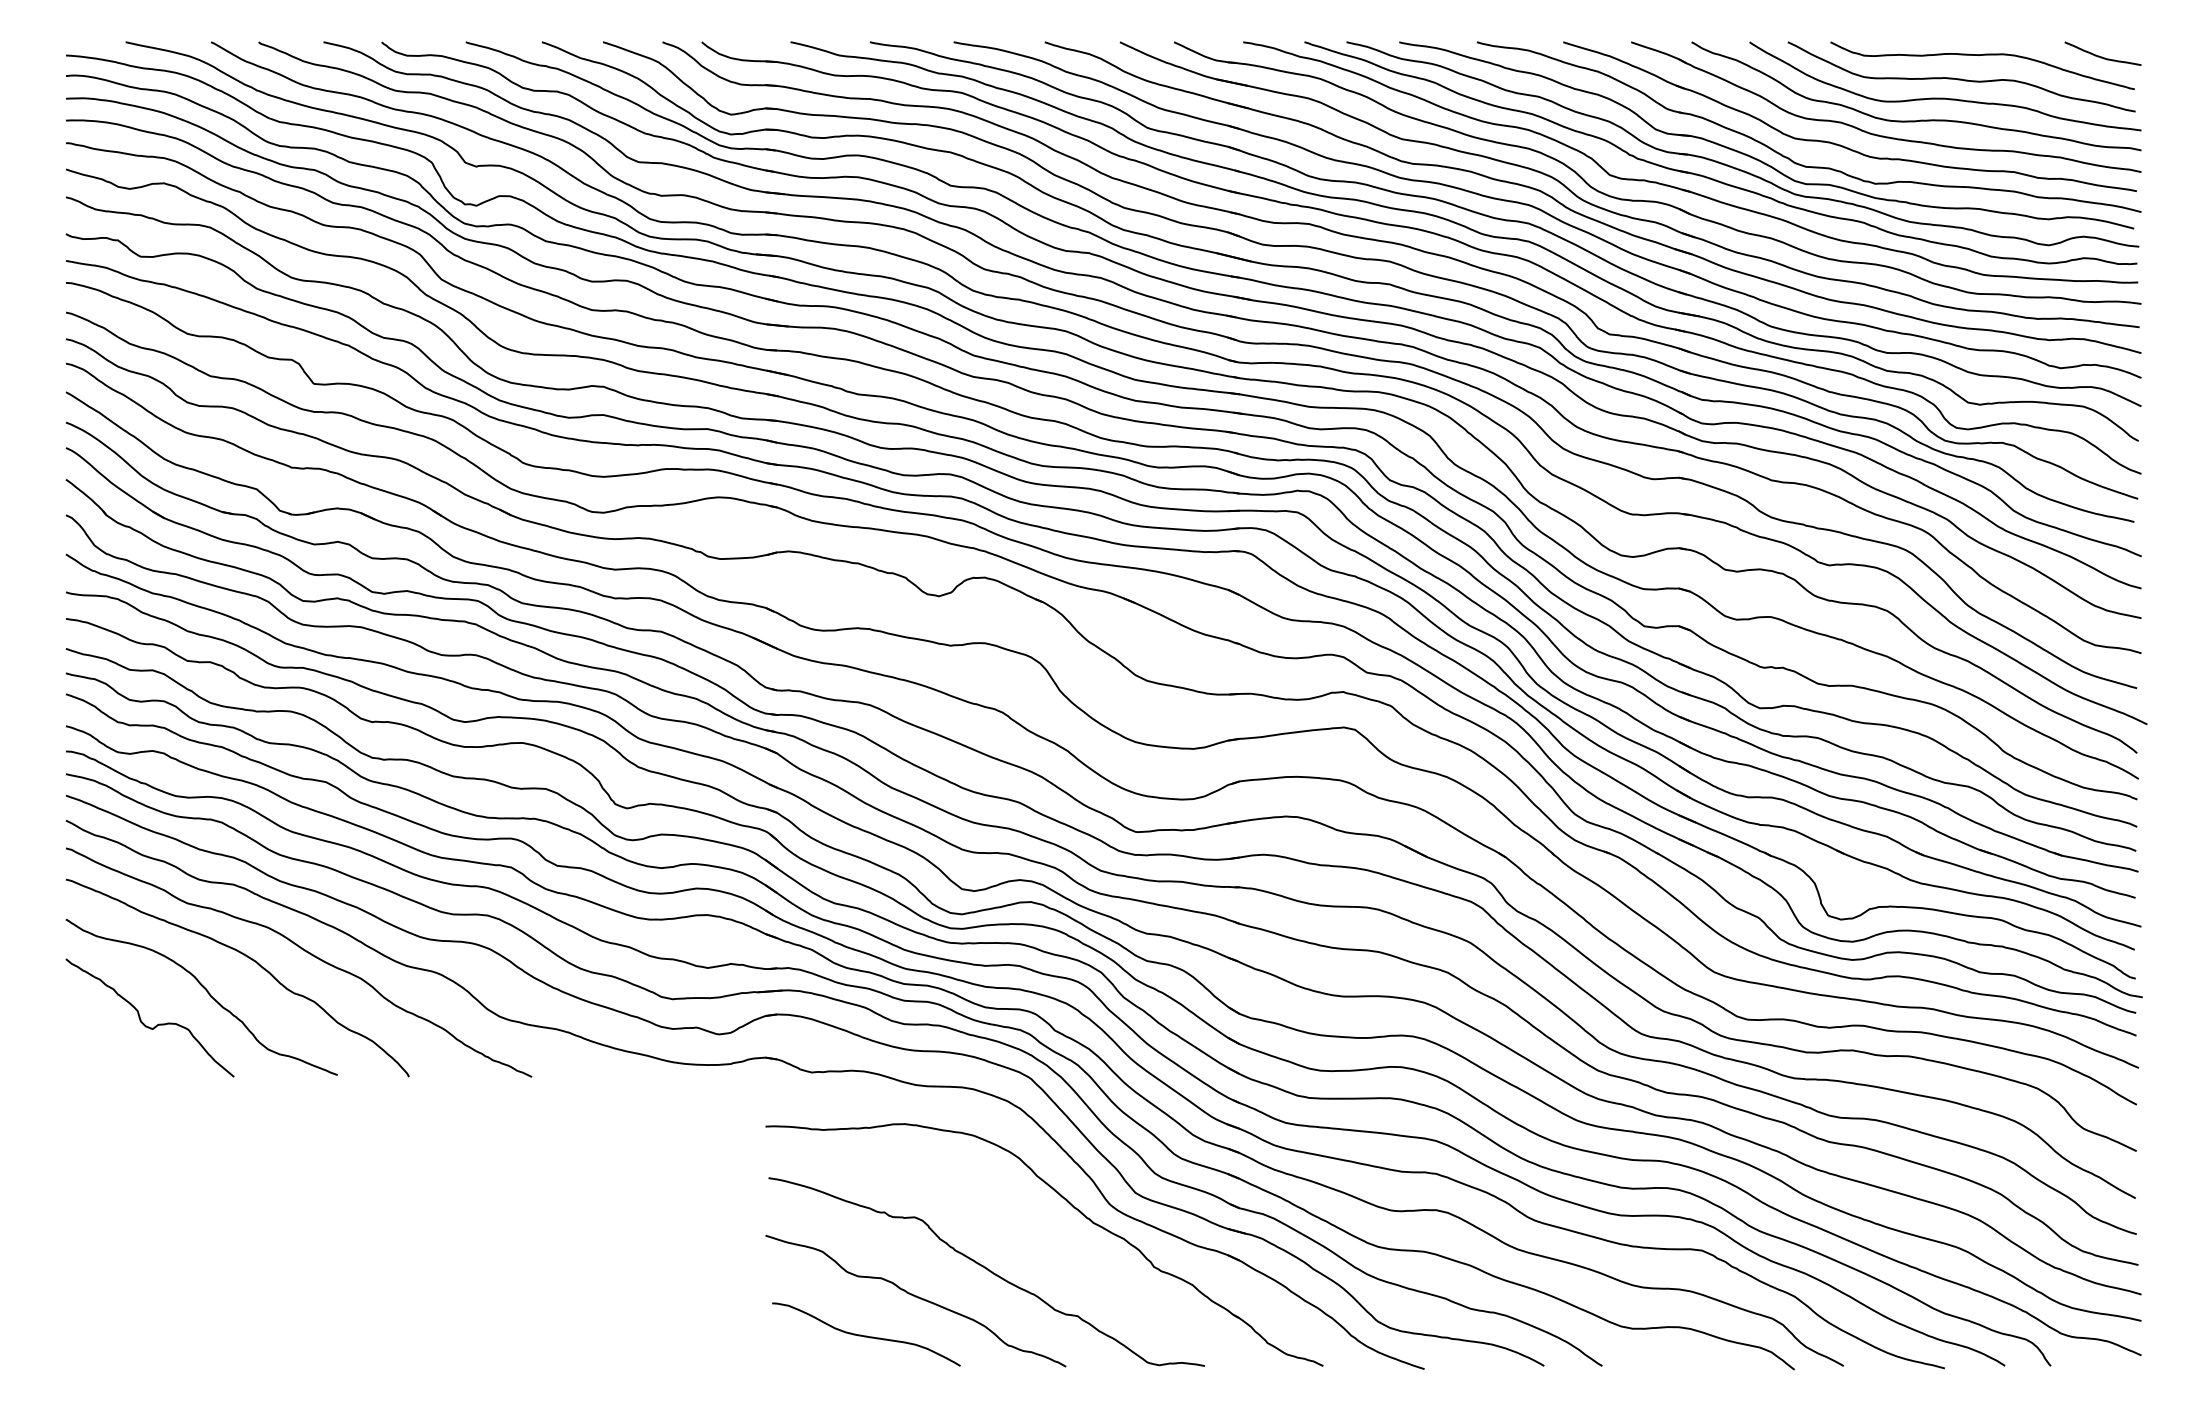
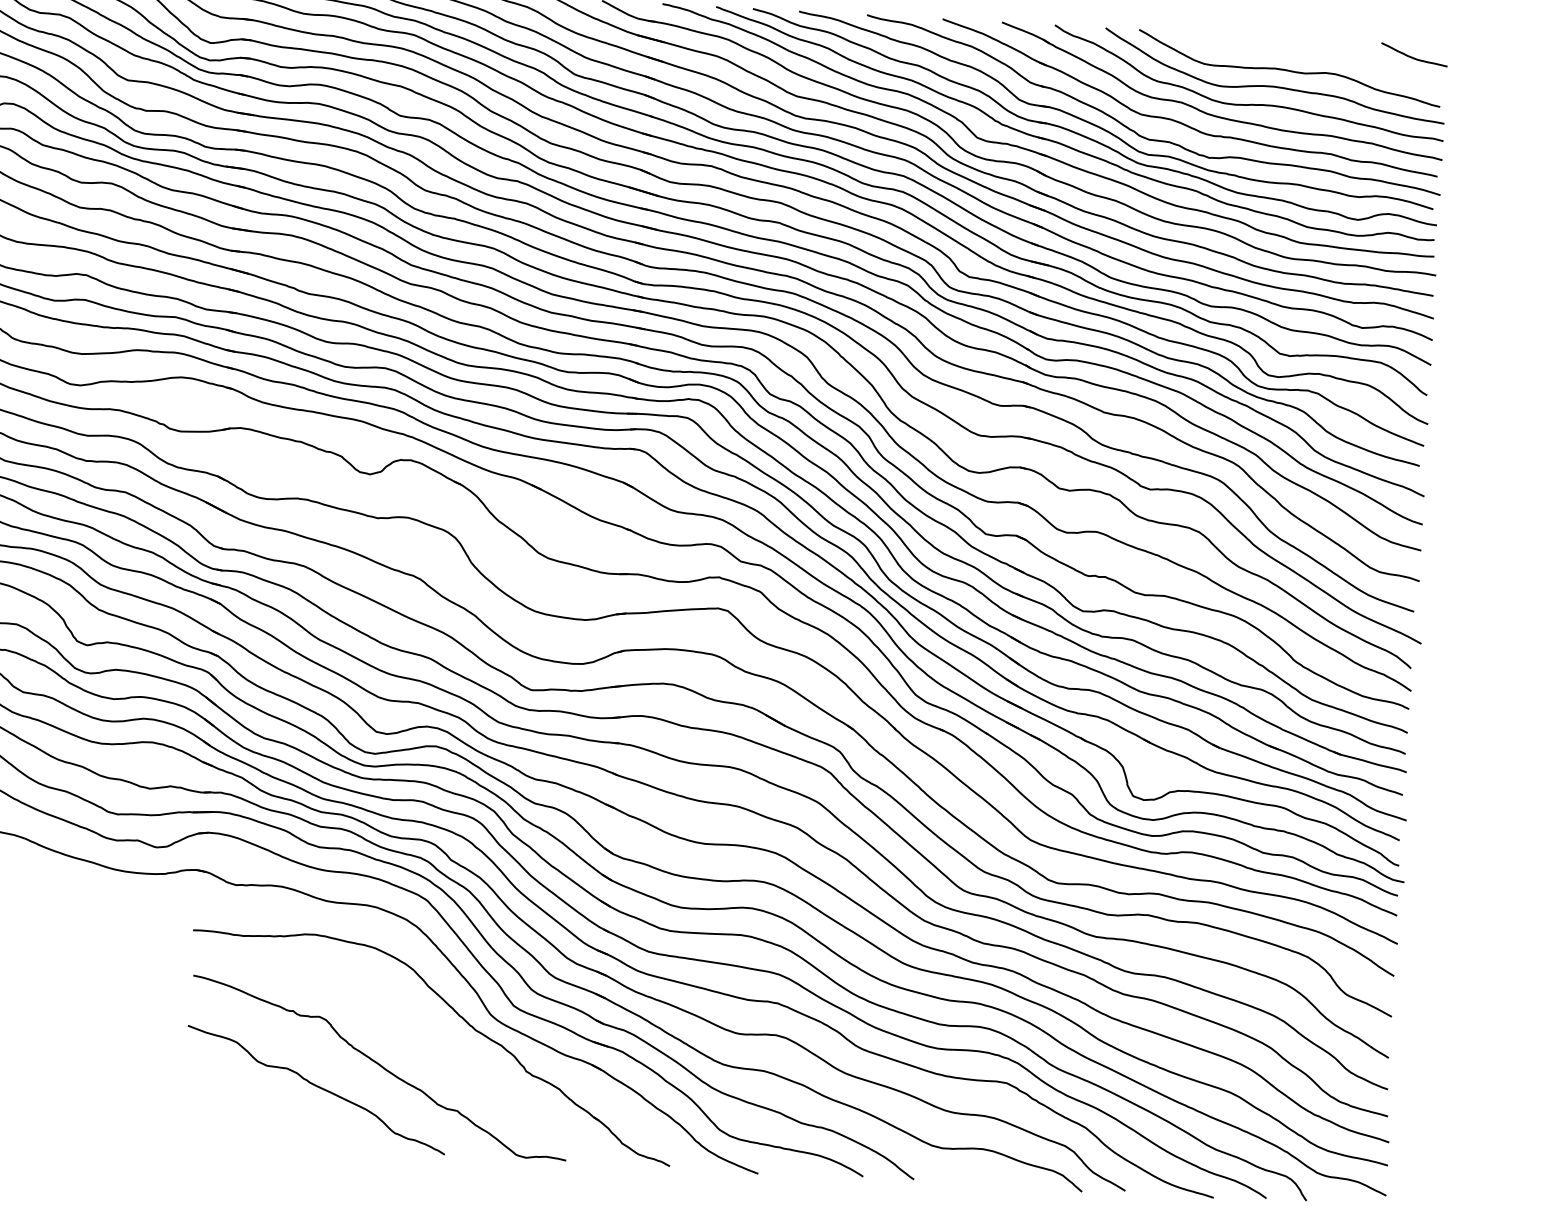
curve: (1982, 55) -> (1308, 50), removed
curve: (866, 1335) -> (271, 1117), removed

